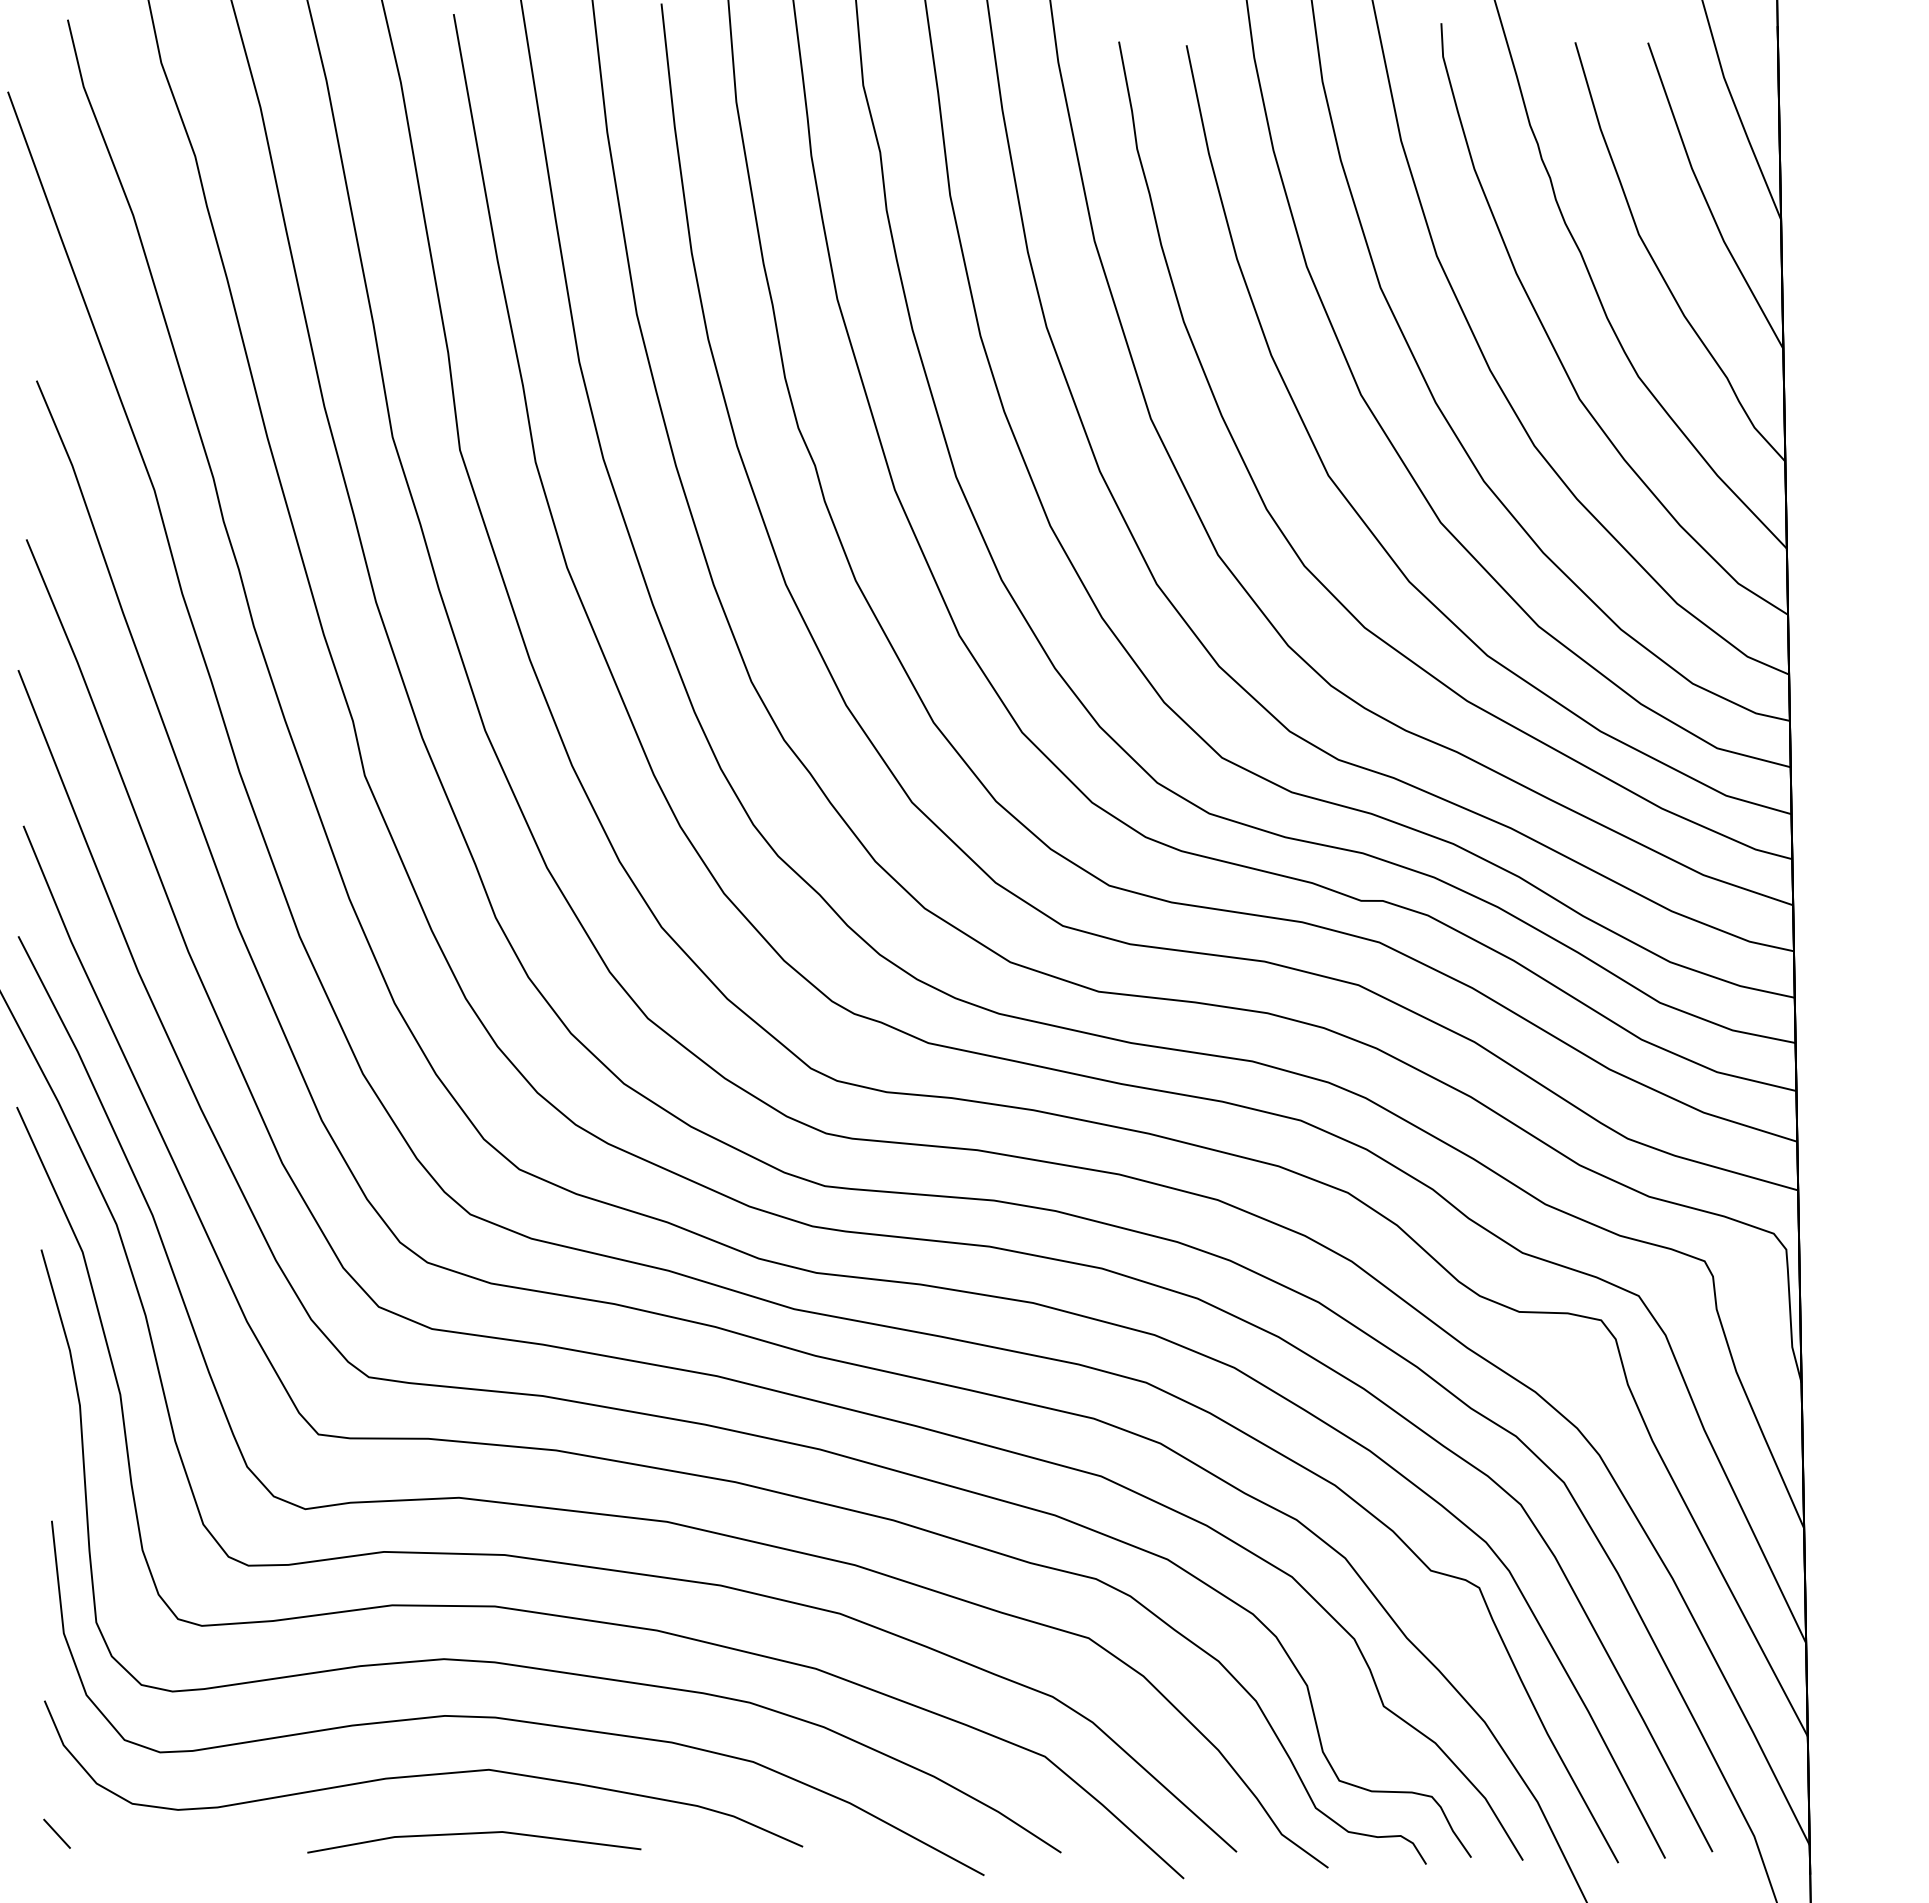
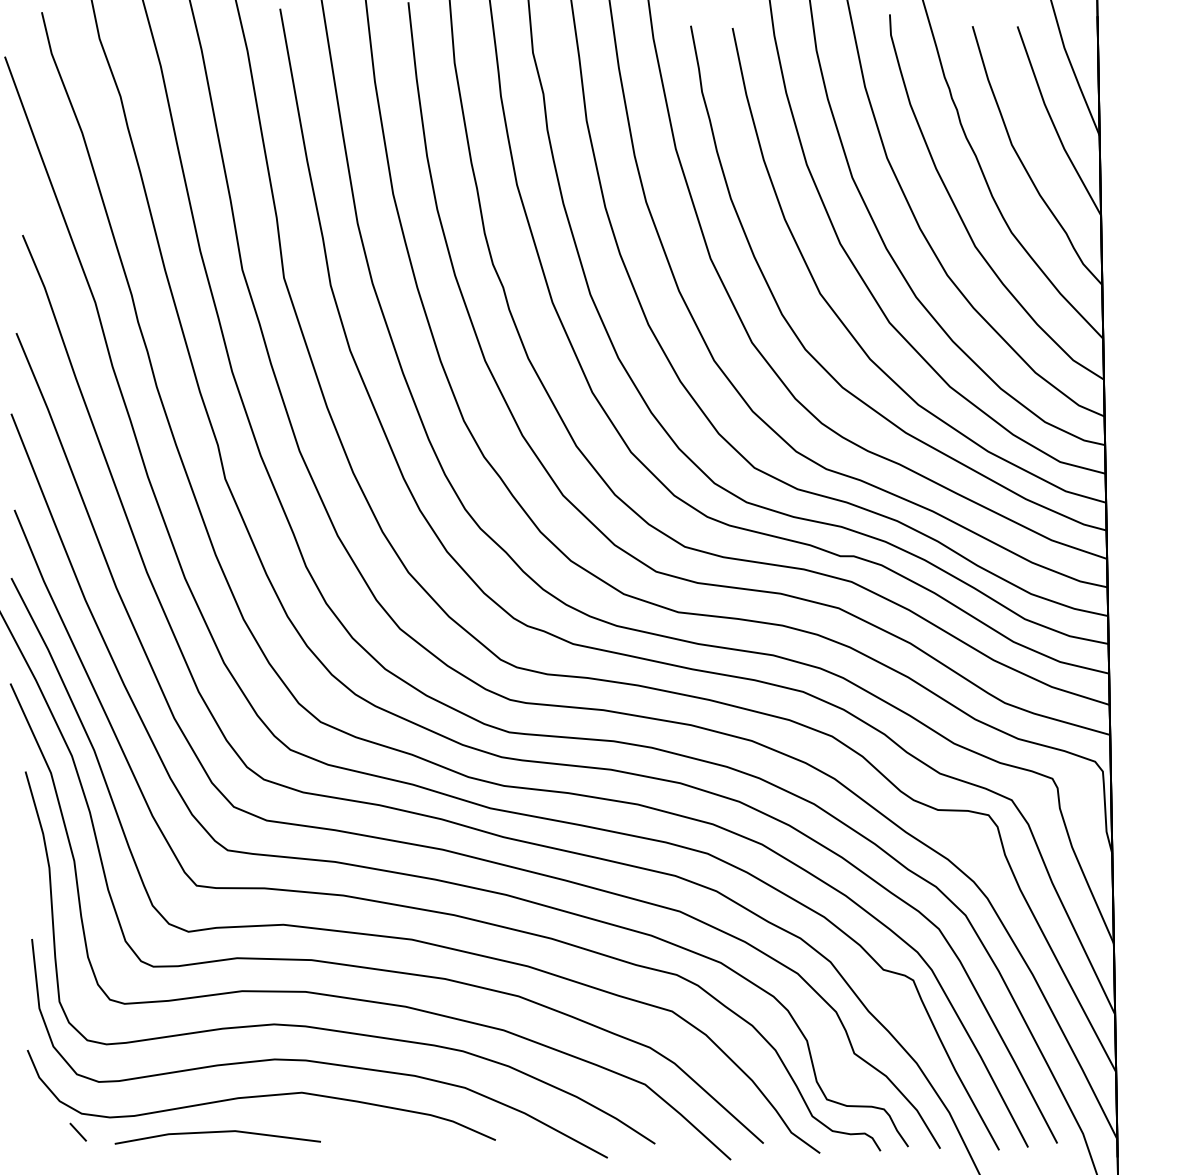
line: (55, 1832) -> (77, 1131), moved
line: (473, 1834) -> (217, 1132), moved

